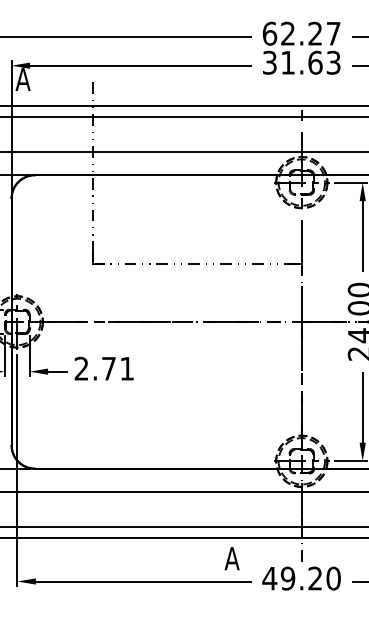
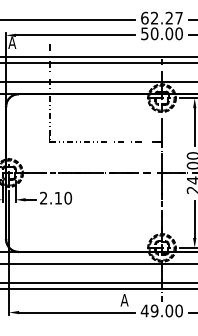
text: (300, 62) -> (161, 33), 31.63 -> 50.00
text: (118, 367) -> (63, 197), 2.71 -> 2.10
text: (315, 577) -> (169, 310), 49.20 -> 49.00

